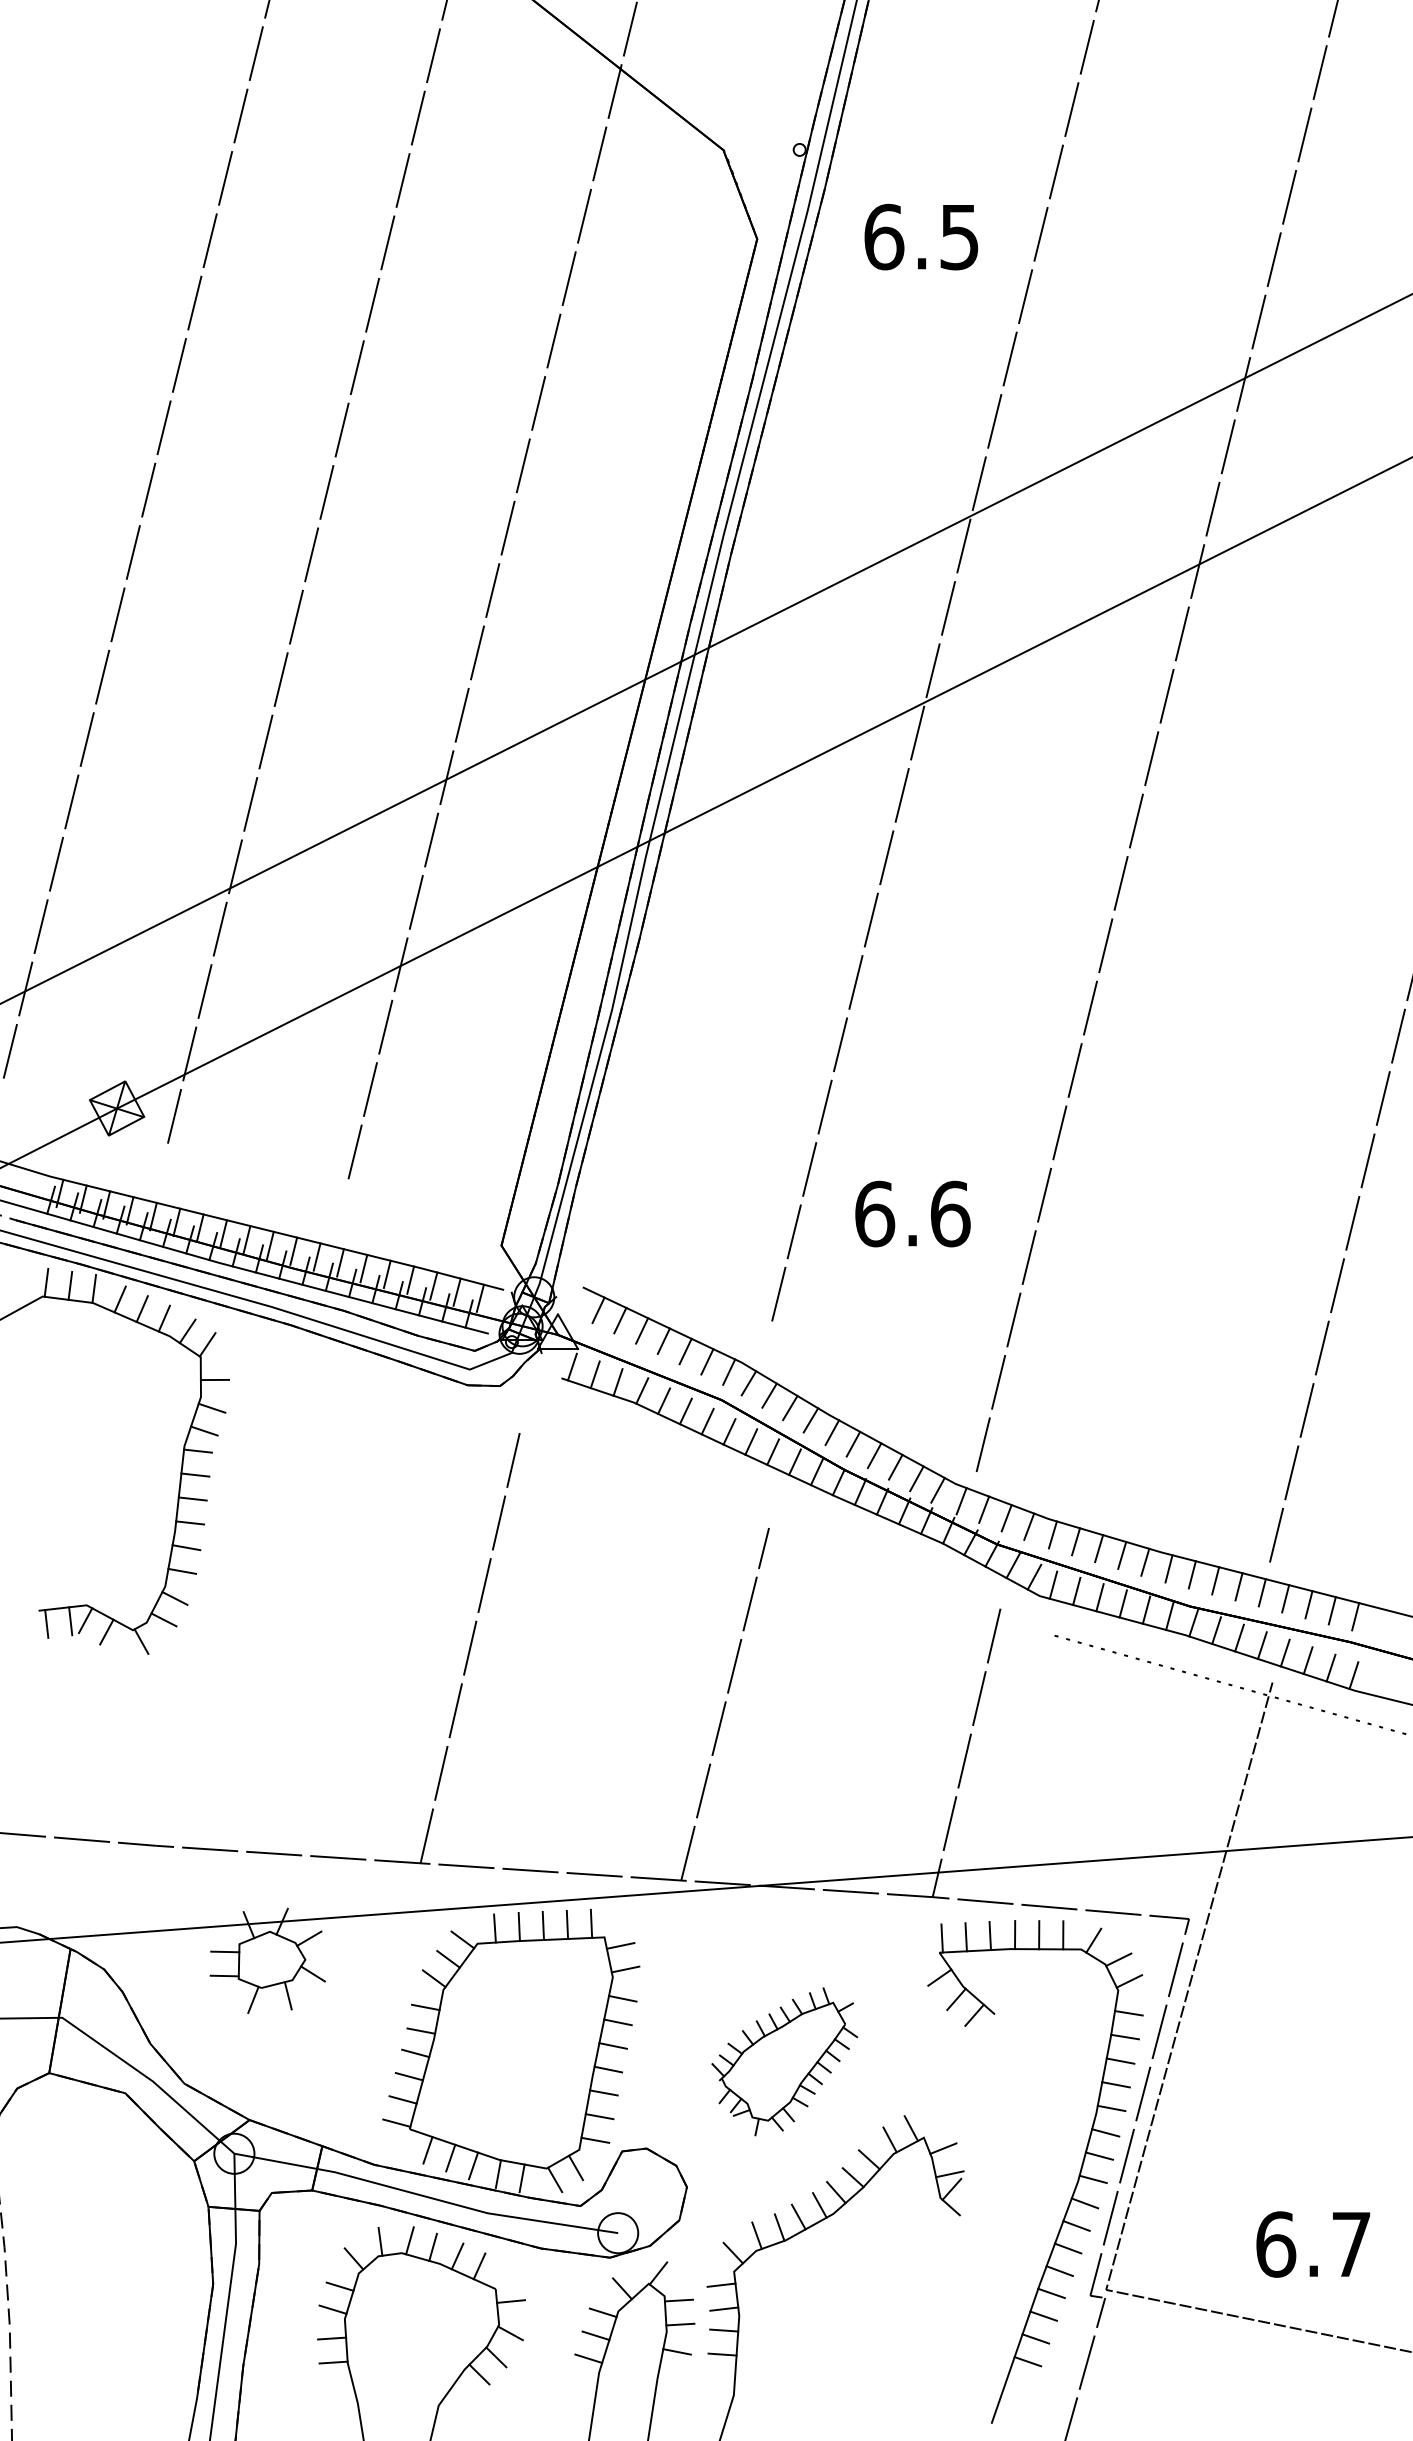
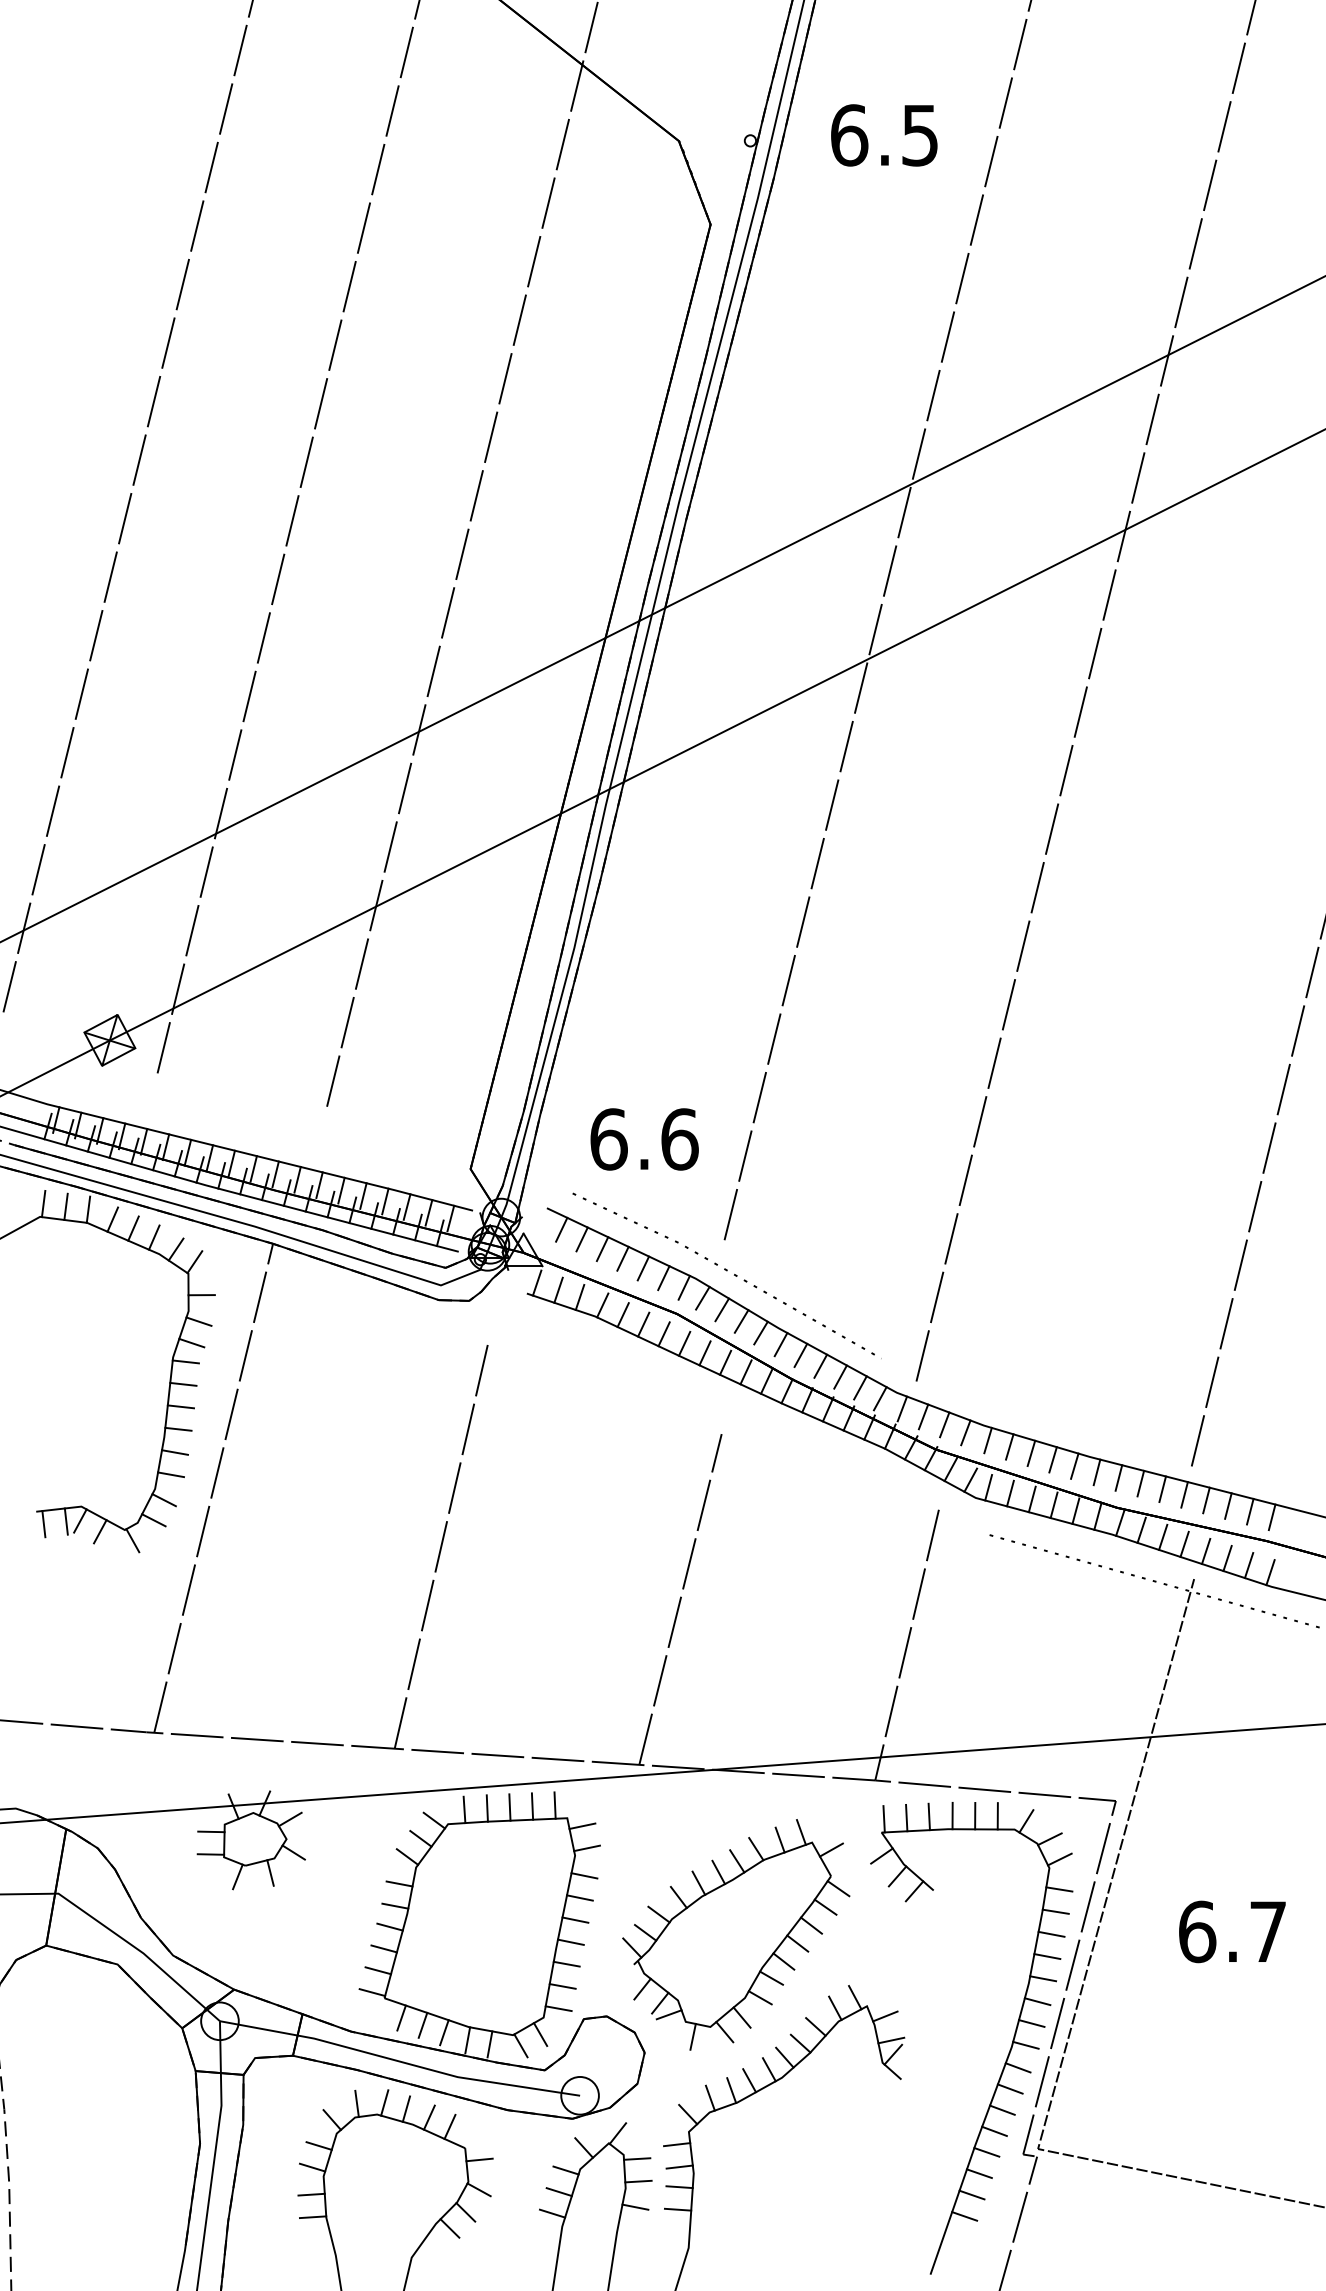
text: (921, 236) -> (884, 134), moved
text: (912, 1213) -> (644, 1138), moved
line: (774, 1354) -> (726, 1271), added
line: (227, 1585) -> (213, 1488), added
part: (784, 2061) -> (736, 1934), size x1.67
text: (1312, 2244) -> (1231, 1931), moved

